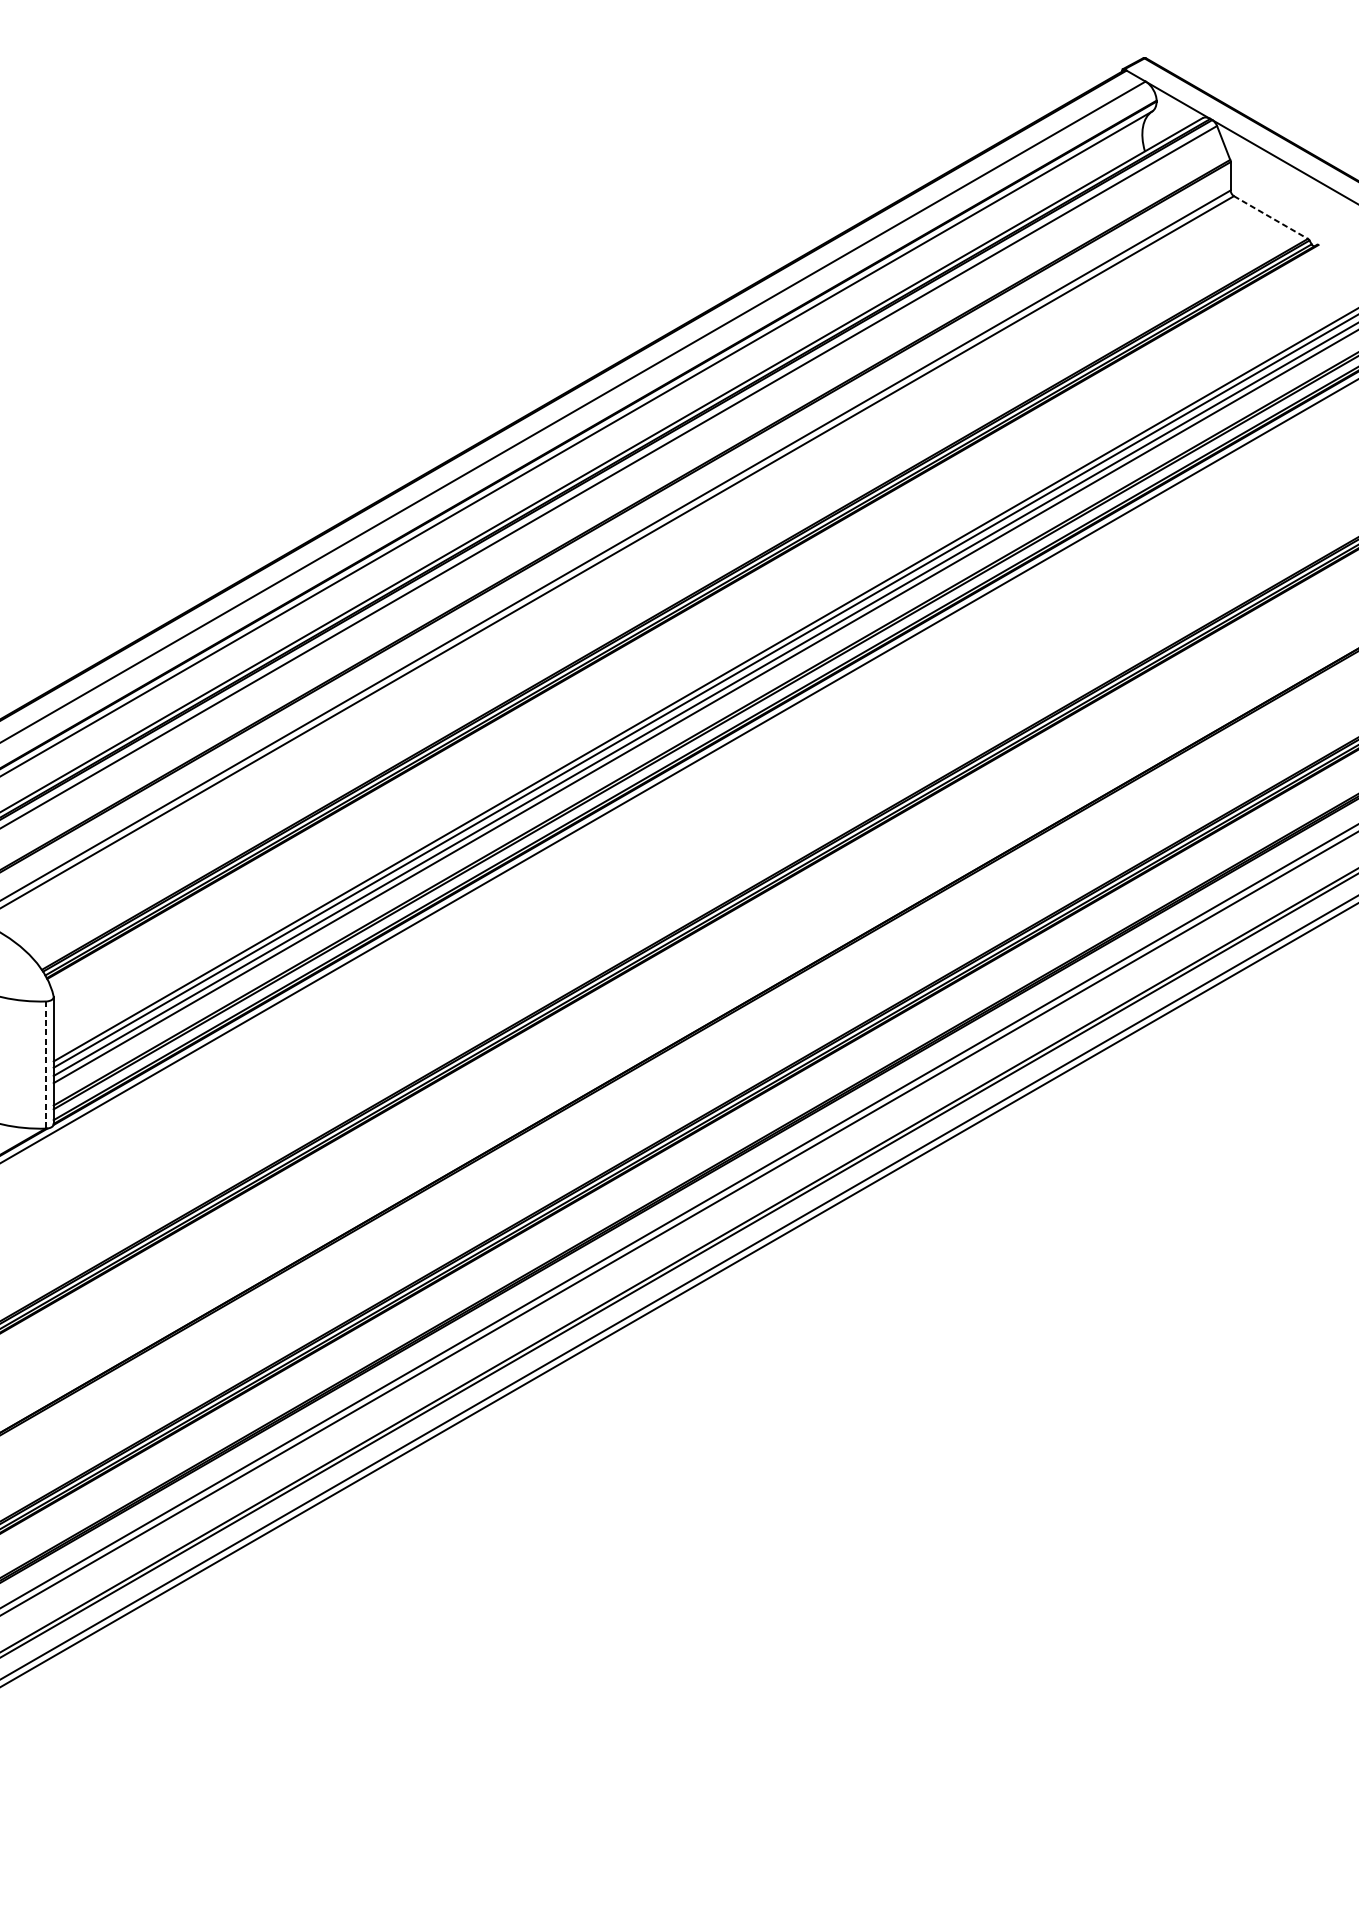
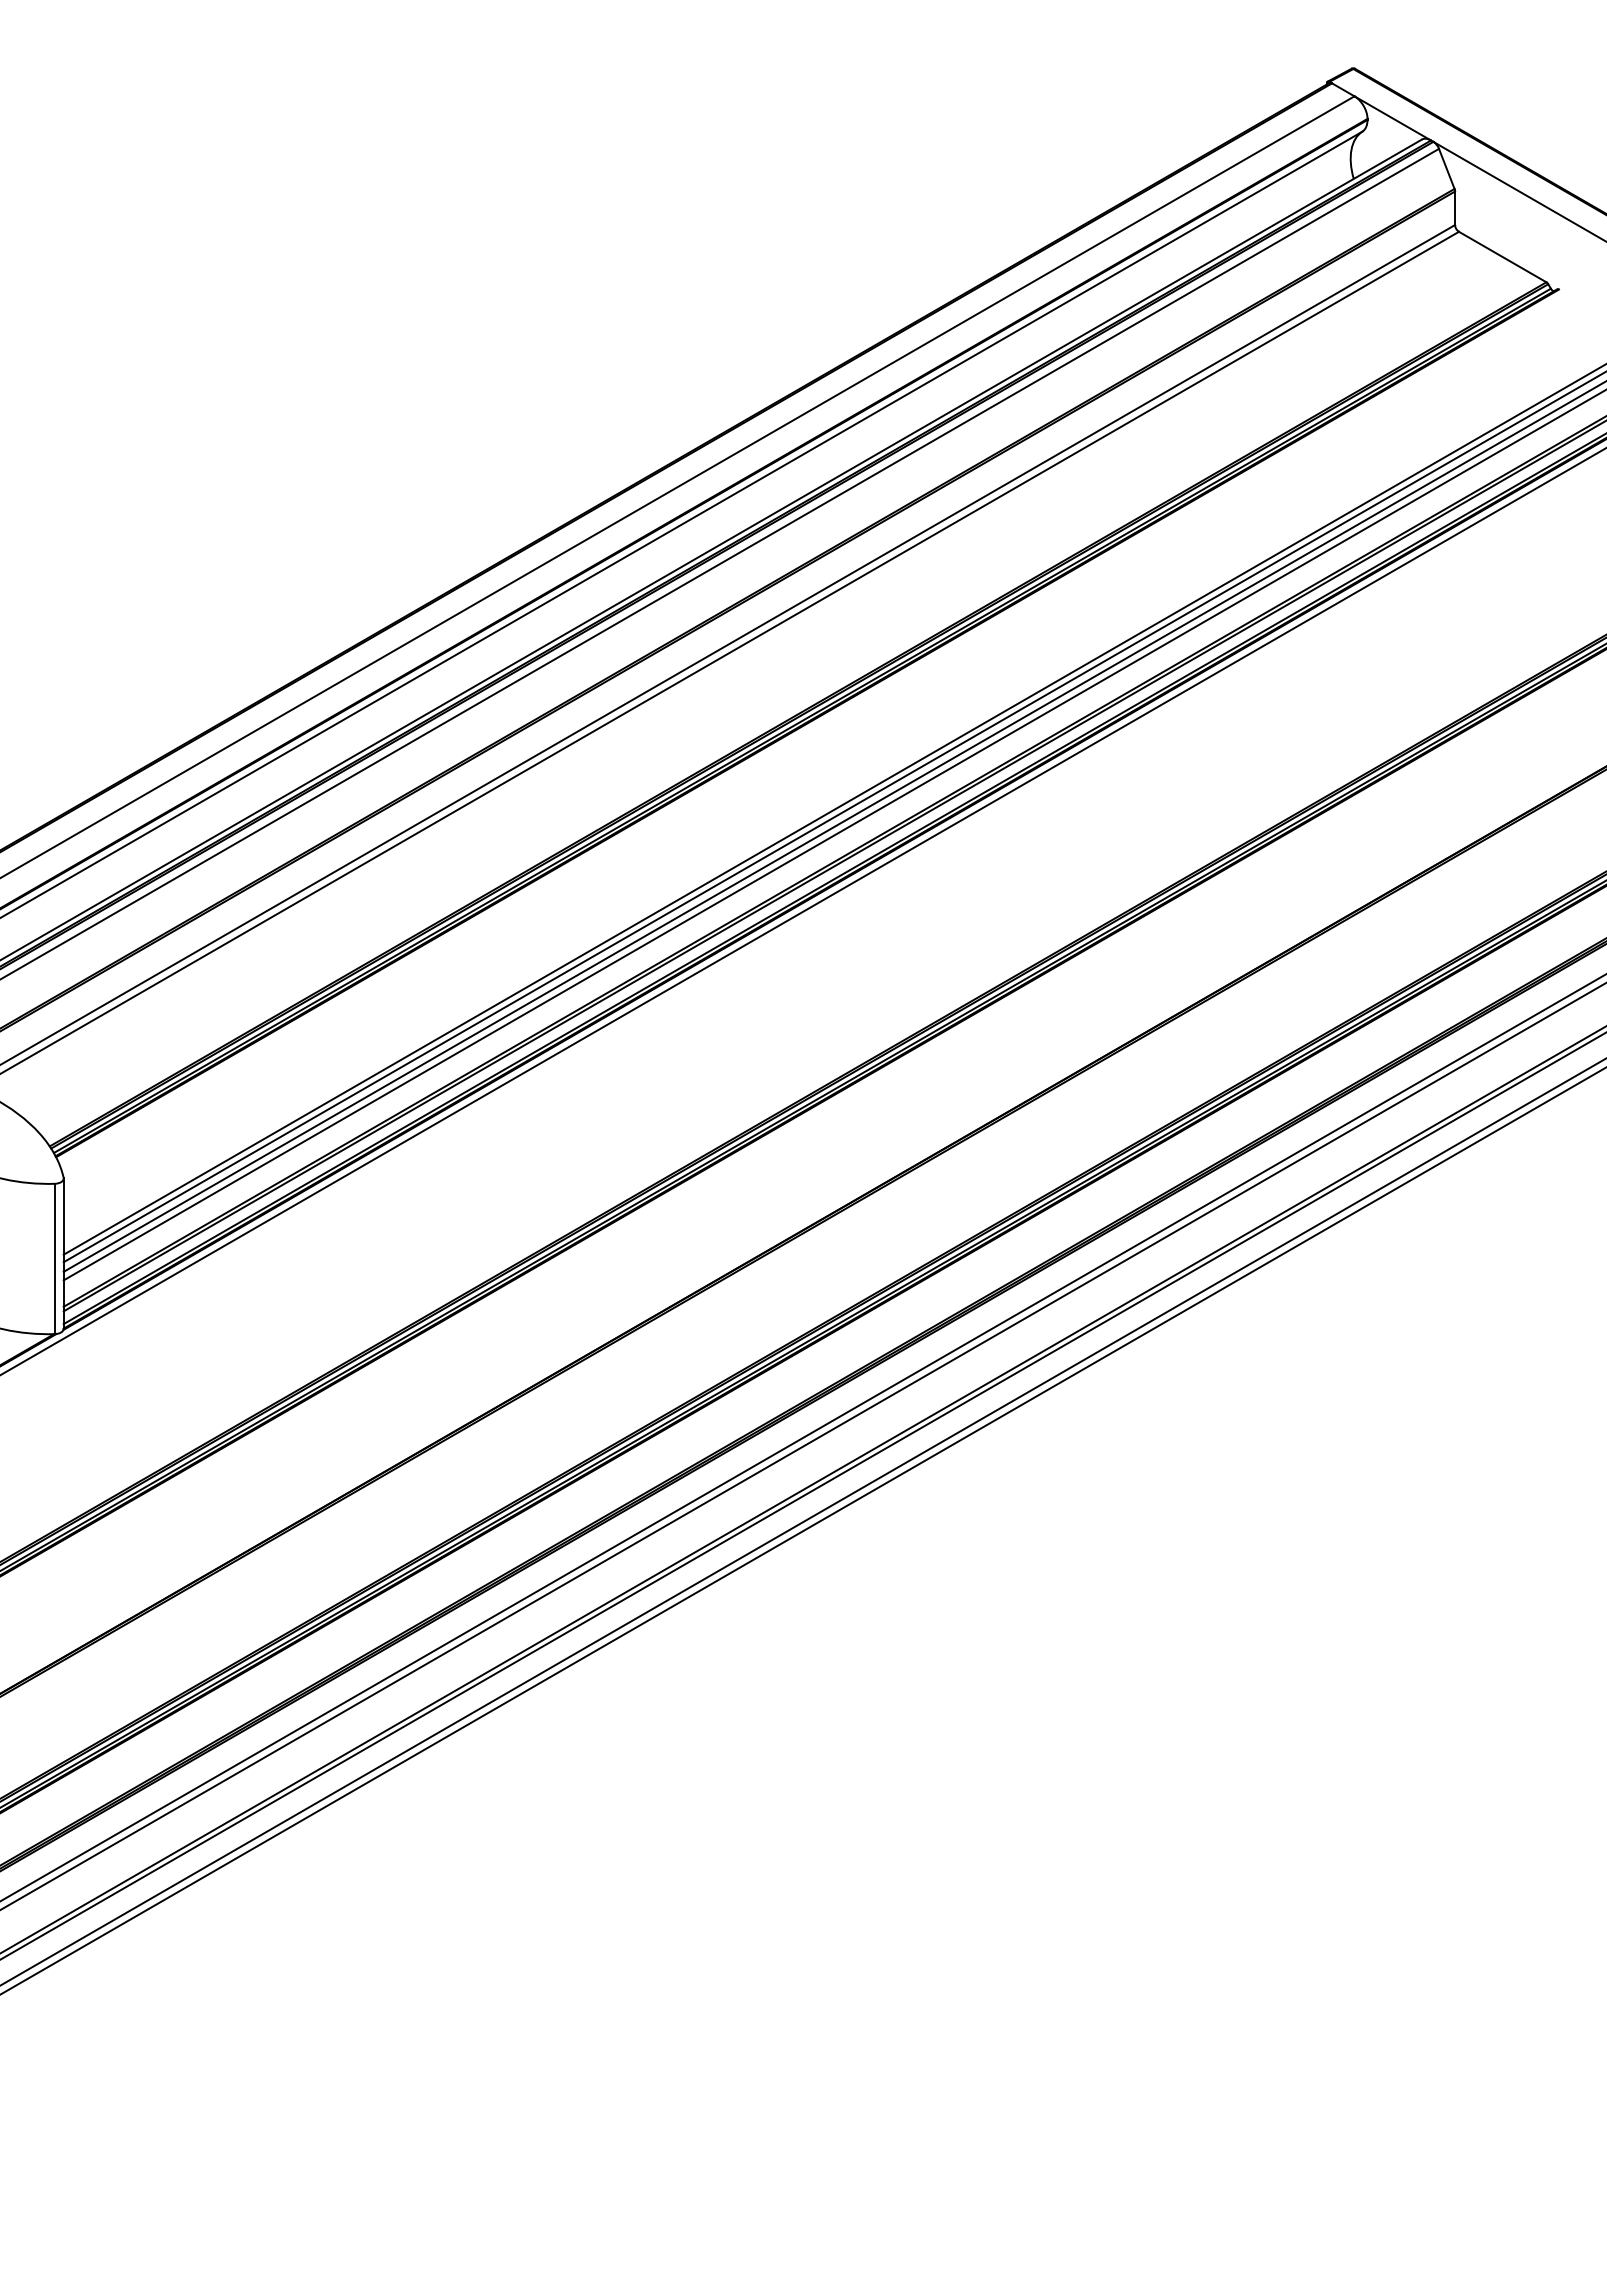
line: (1271, 217) -> (1503, 257), dashed -> solid
line: (45, 1065) -> (54, 1259), dashed -> solid

